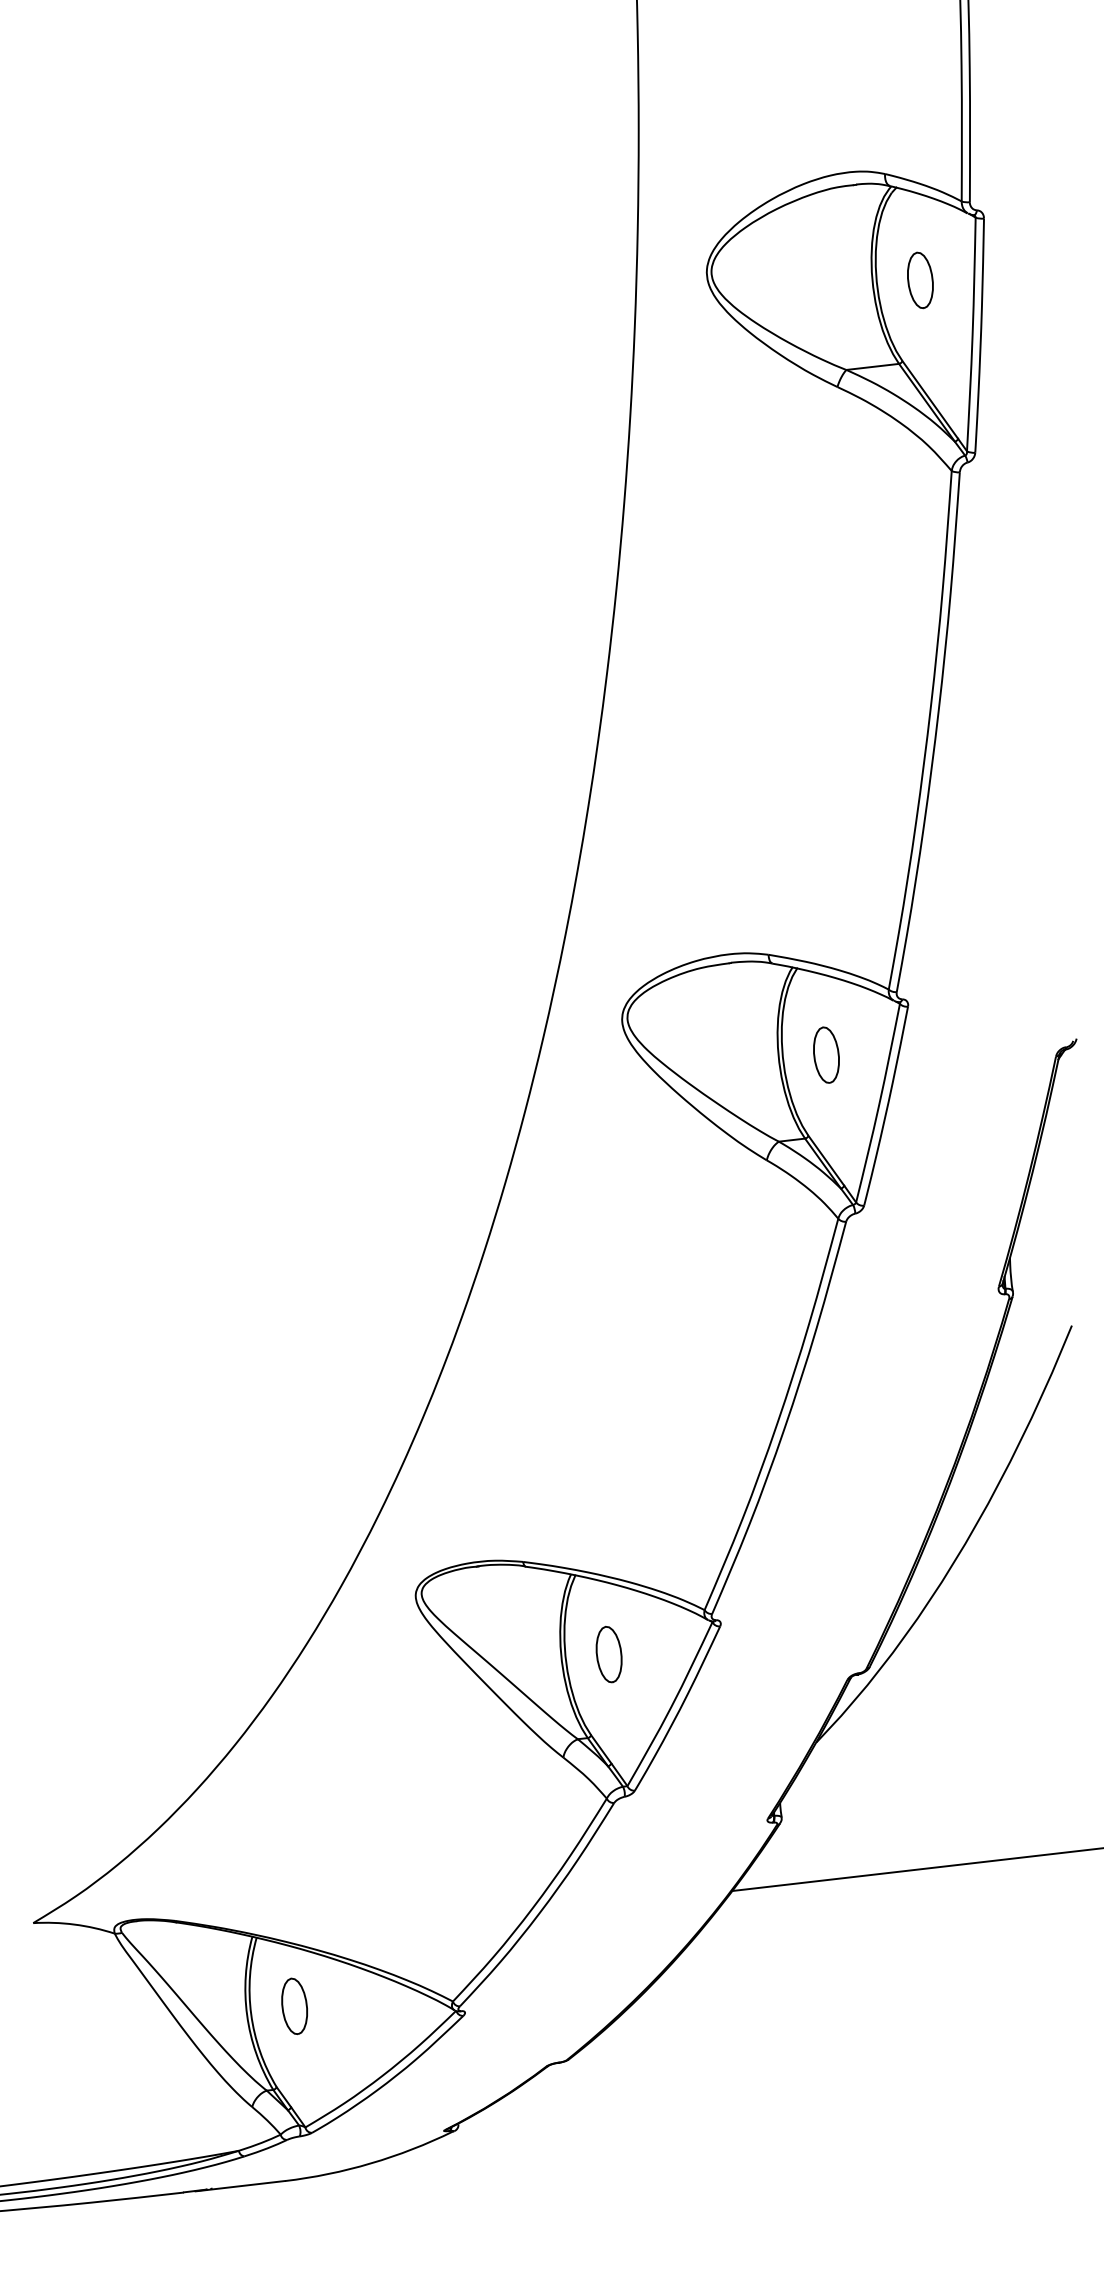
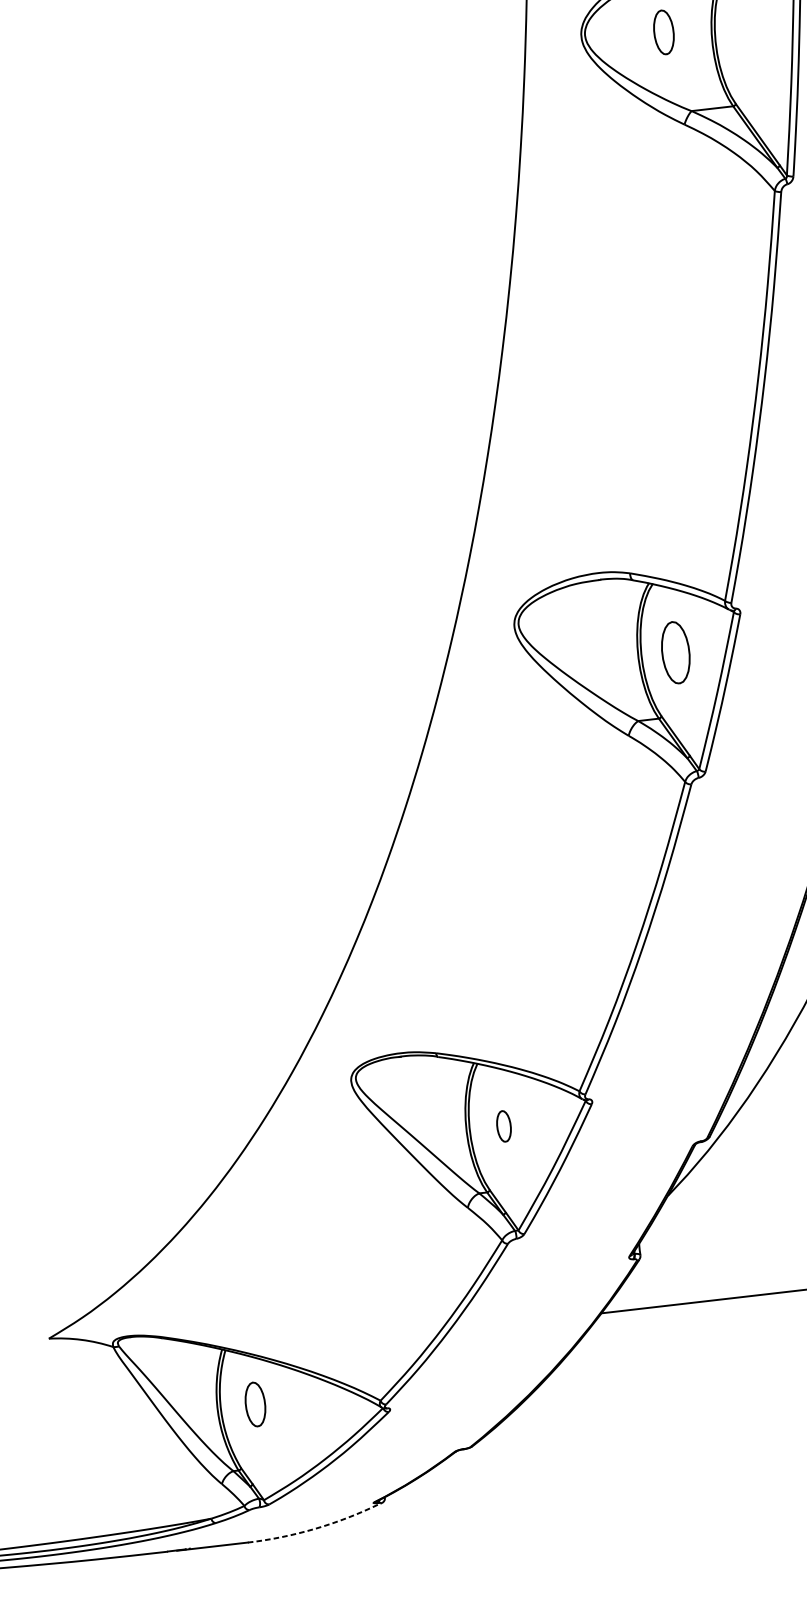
part: (920, 280) -> (664, 32), moved
part: (826, 1054) -> (675, 652), size x1.4
part: (608, 1654) -> (503, 1126), size x0.7
arc: (371, 2163) -> (316, 1528), solid -> dashed

